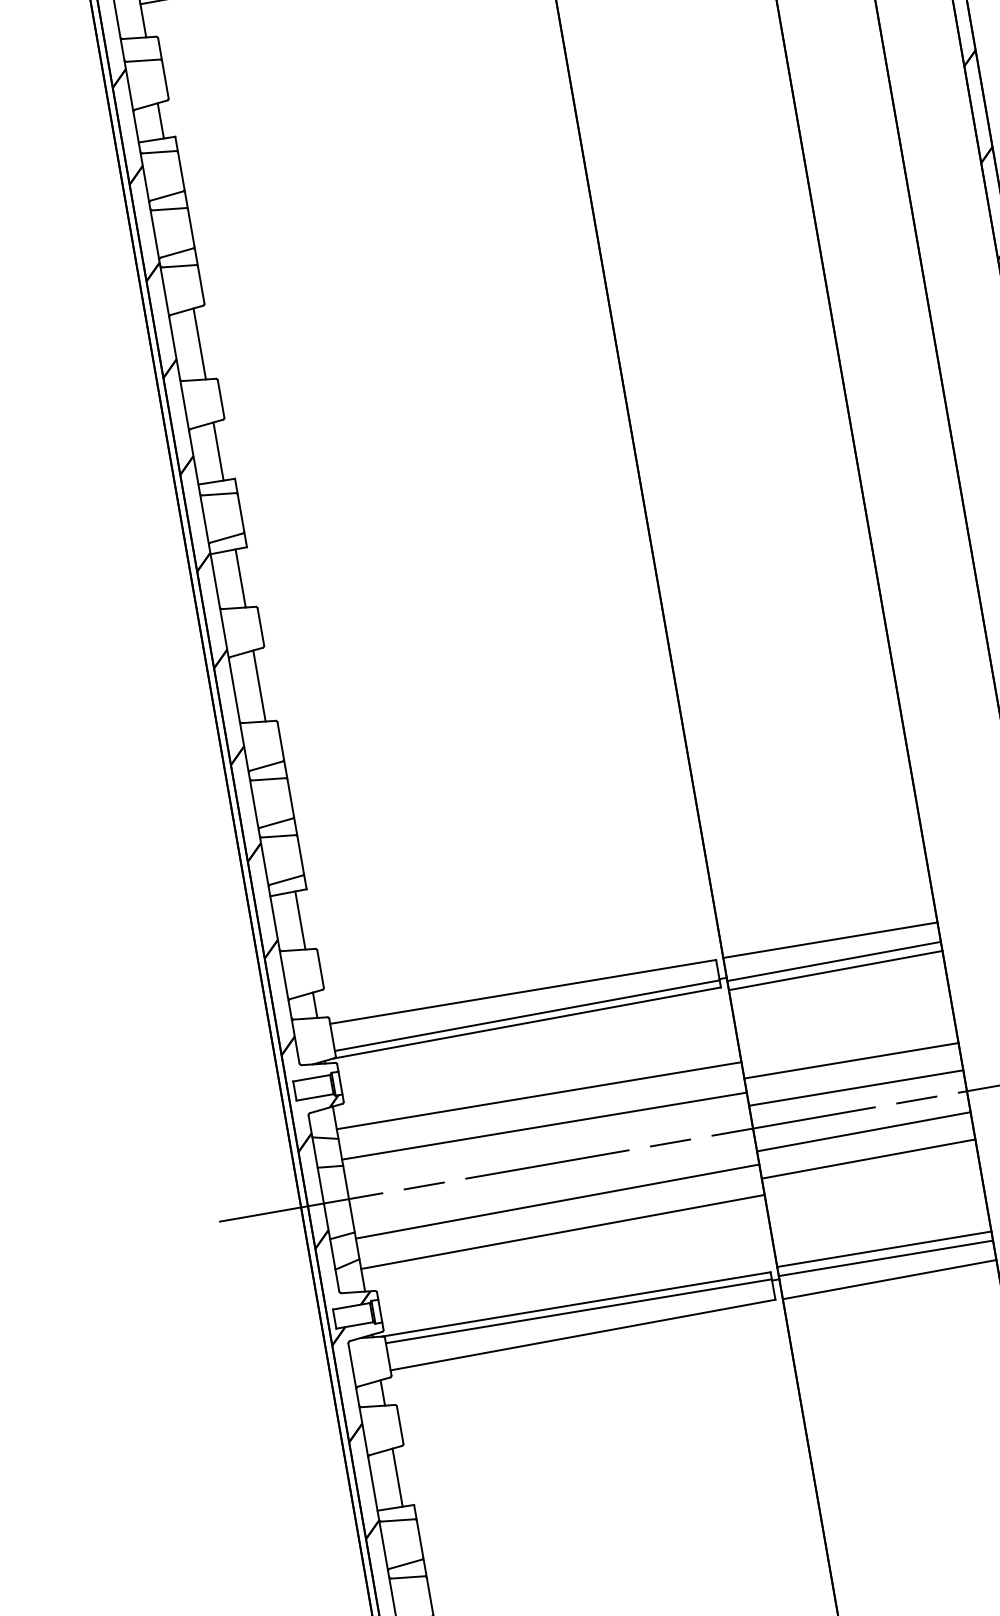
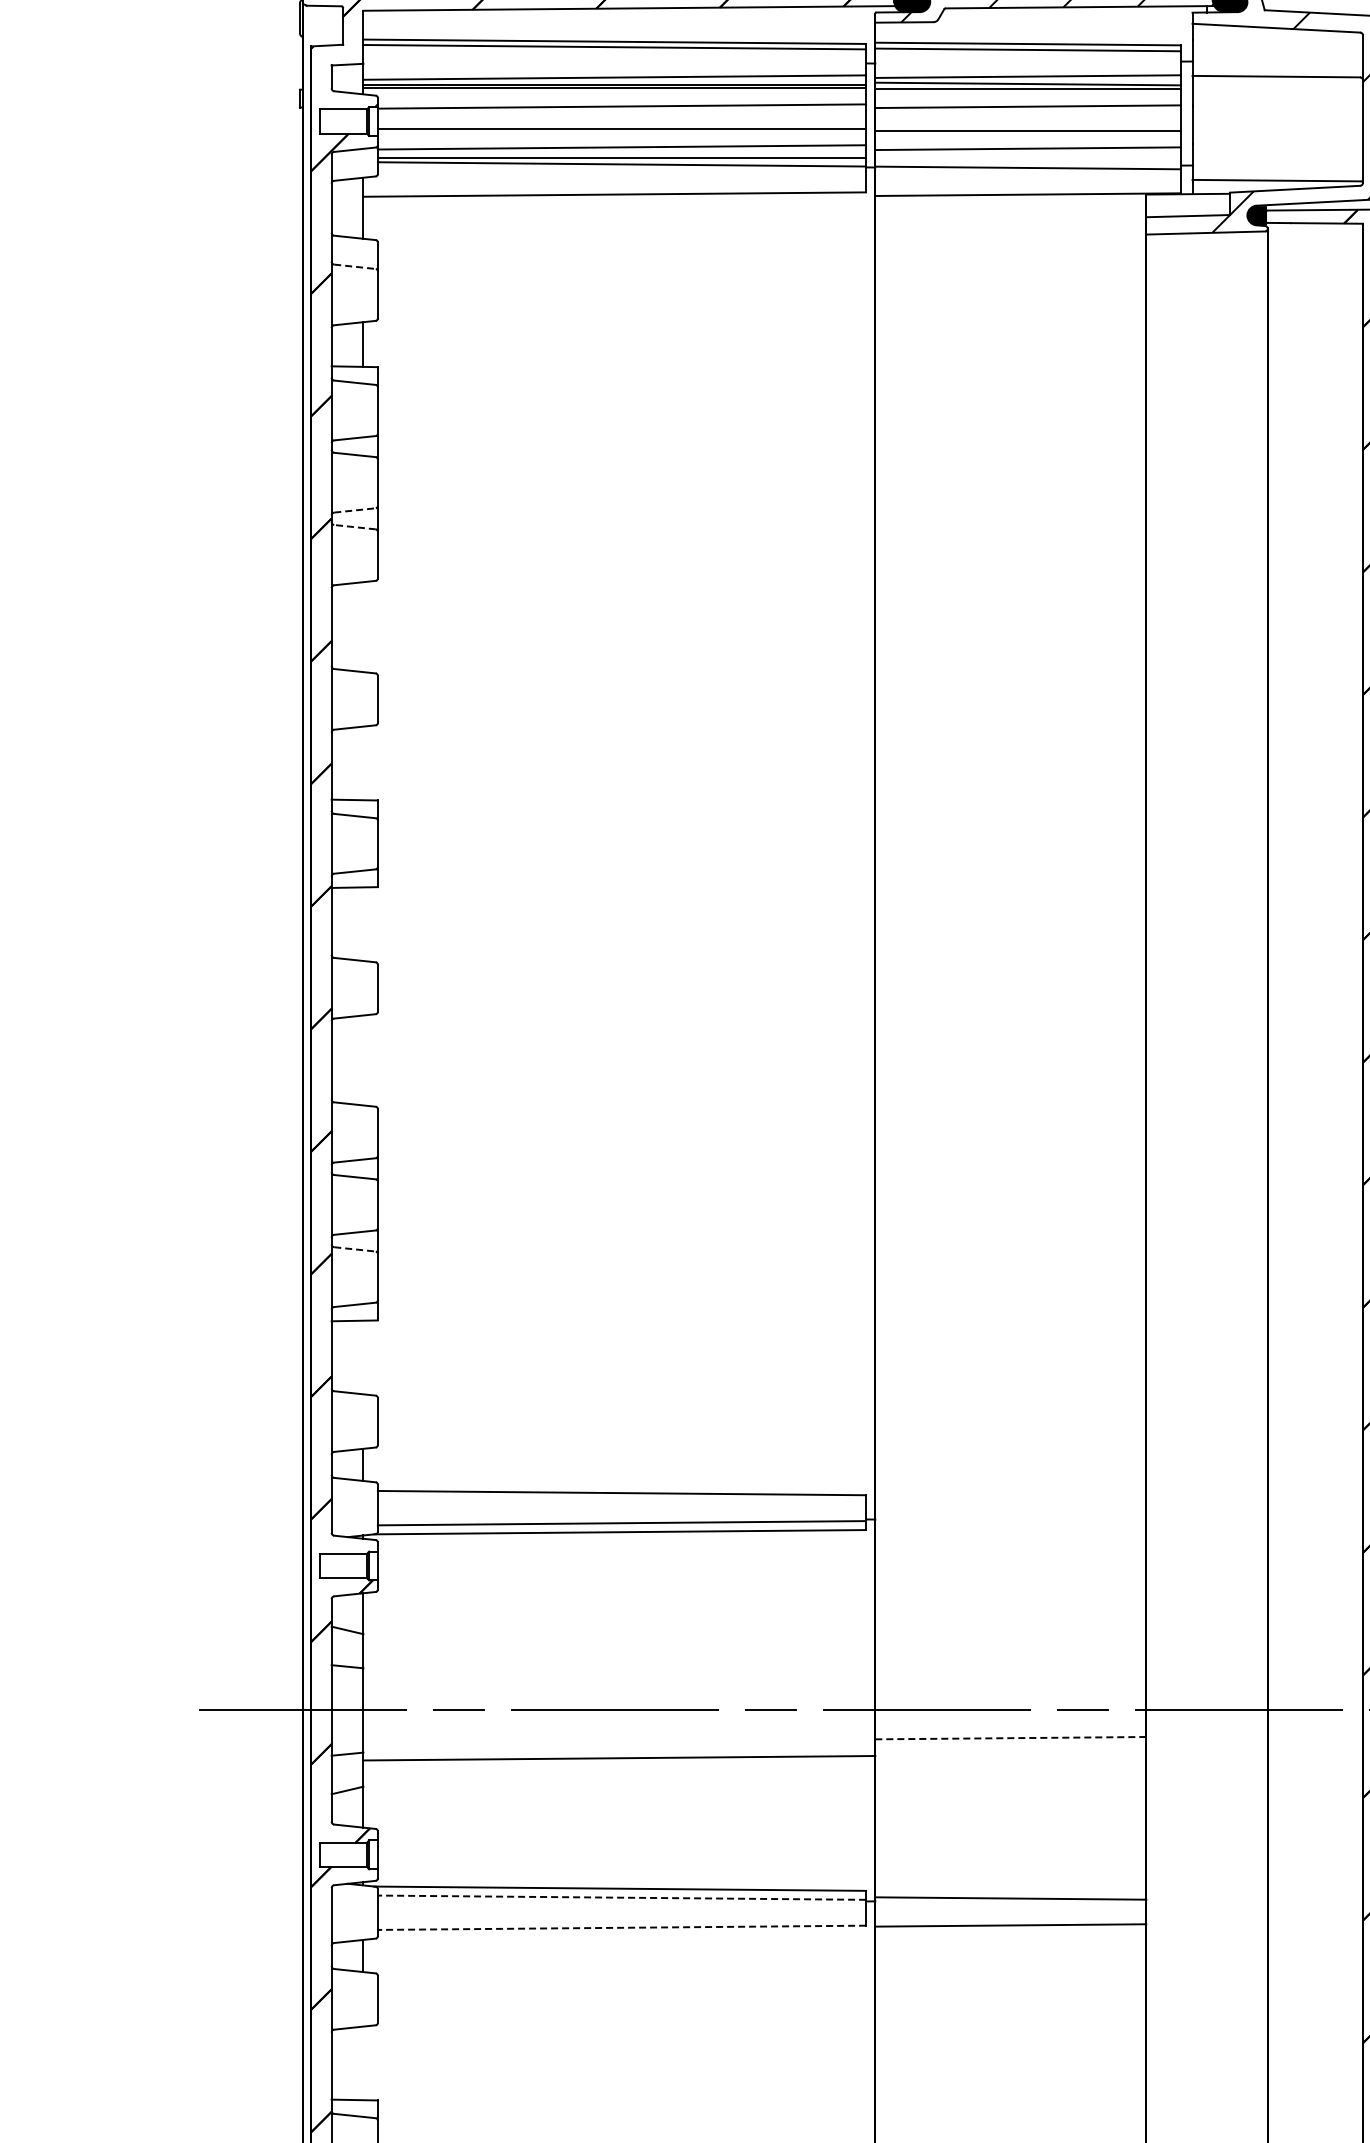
line: (143, 60) -> (355, 266), solid -> dashed
line: (177, 252) -> (355, 510), solid -> dashed
line: (179, 266) -> (355, 527), solid -> dashed
line: (199, 344) -> (363, 627), removed
line: (218, 451) -> (363, 763), removed
line: (240, 578) -> (363, 924), removed
line: (259, 686) -> (363, 1060), removed
line: (279, 836) -> (355, 1249), solid -> dashed
line: (300, 920) -> (363, 1357), removed
line: (830, 940) -> (1010, 1495), removed
line: (833, 961) -> (1010, 1522), removed
line: (835, 970) -> (1010, 1533), removed
line: (851, 1061) -> (1010, 1648), removed
line: (855, 1087) -> (1010, 1682), removed
line: (539, 1095) -> (619, 1623), removed
line: (544, 1125) -> (619, 1662), removed
line: (863, 1132) -> (1010, 1738), solid -> dashed
line: (868, 1158) -> (1010, 1772), removed
line: (562, 1231) -> (619, 1796), removed
line: (884, 1248) -> (1010, 1886), removed
line: (578, 1311) -> (621, 1897), solid -> dashed
line: (582, 1334) -> (621, 1927), solid -> dashed
line: (397, 1477) -> (363, 2063), removed

